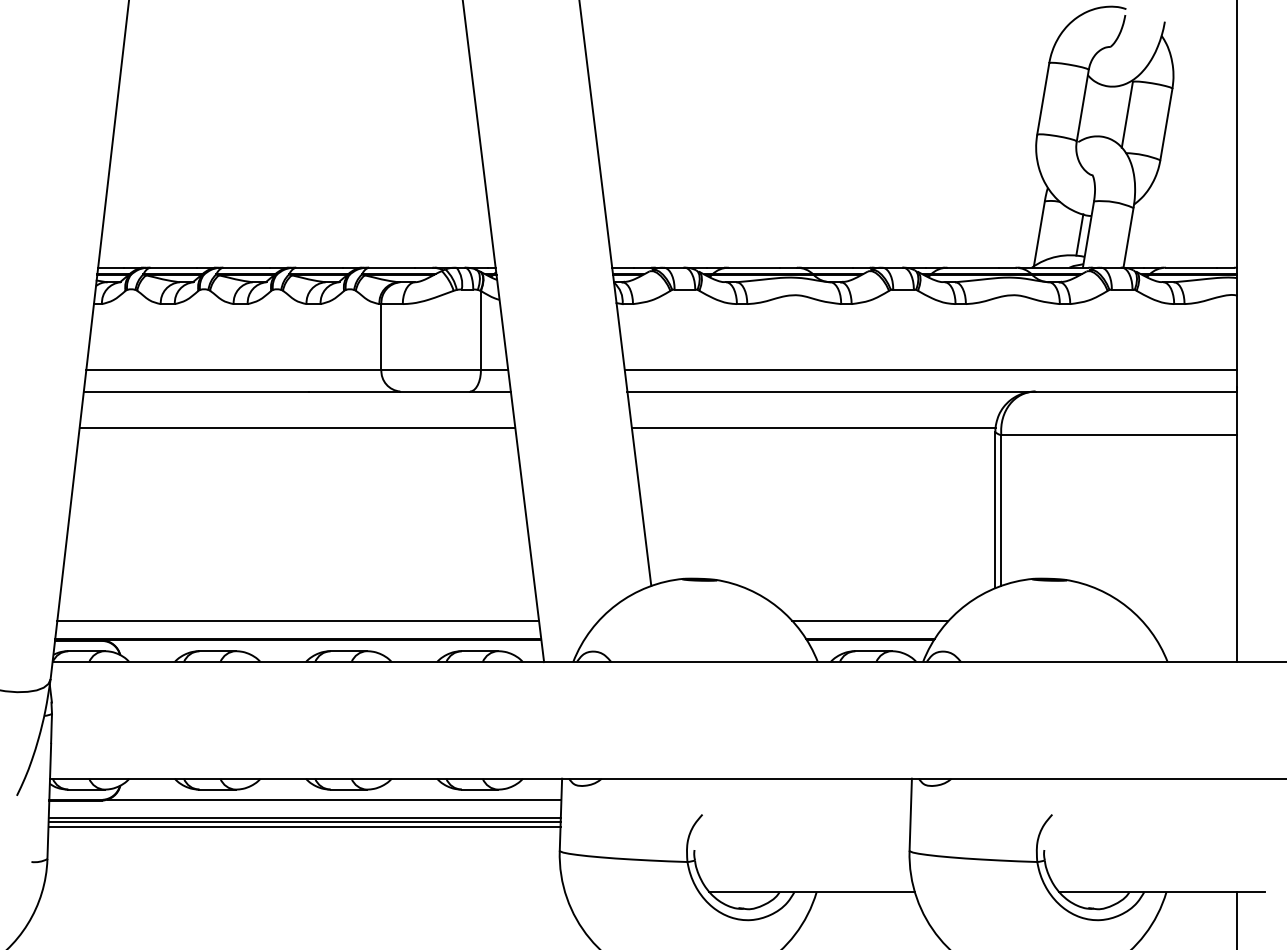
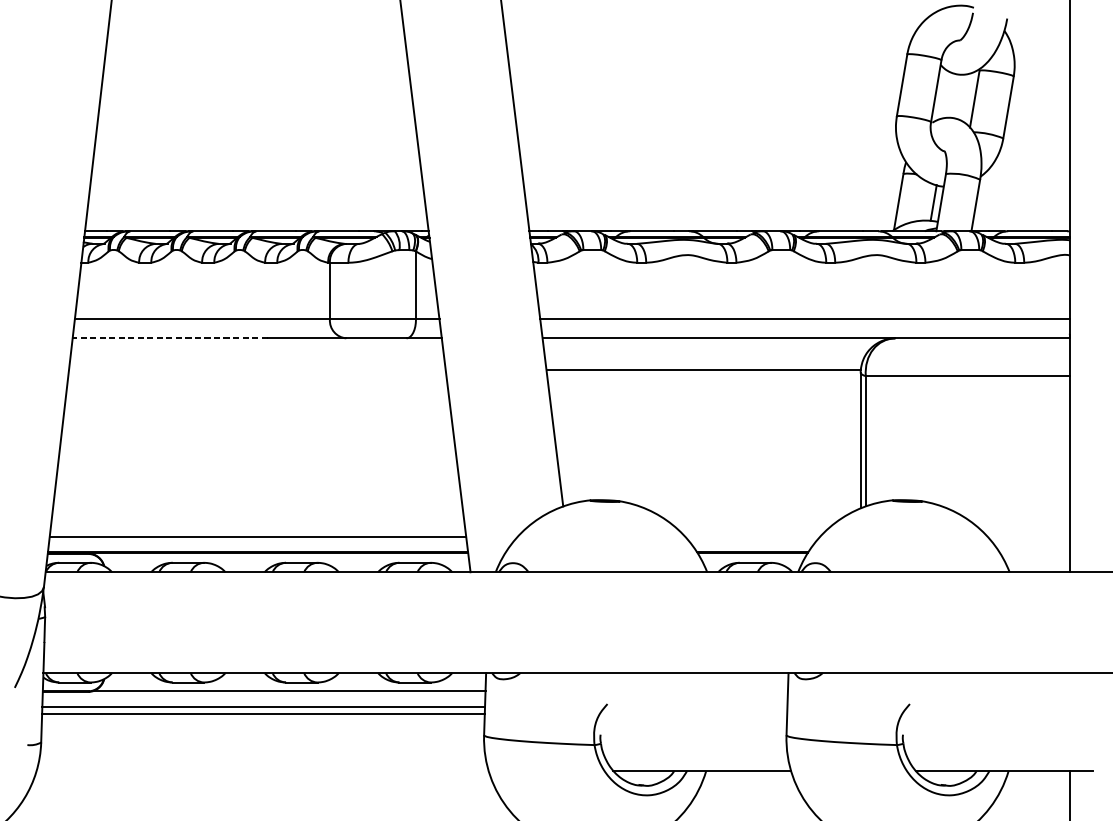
line: (196, 391) -> (170, 338), solid -> dashed
line: (297, 428) -> (257, 370), removed
line: (870, 621) -> (752, 537), removed
line: (304, 821) -> (263, 710), removed

